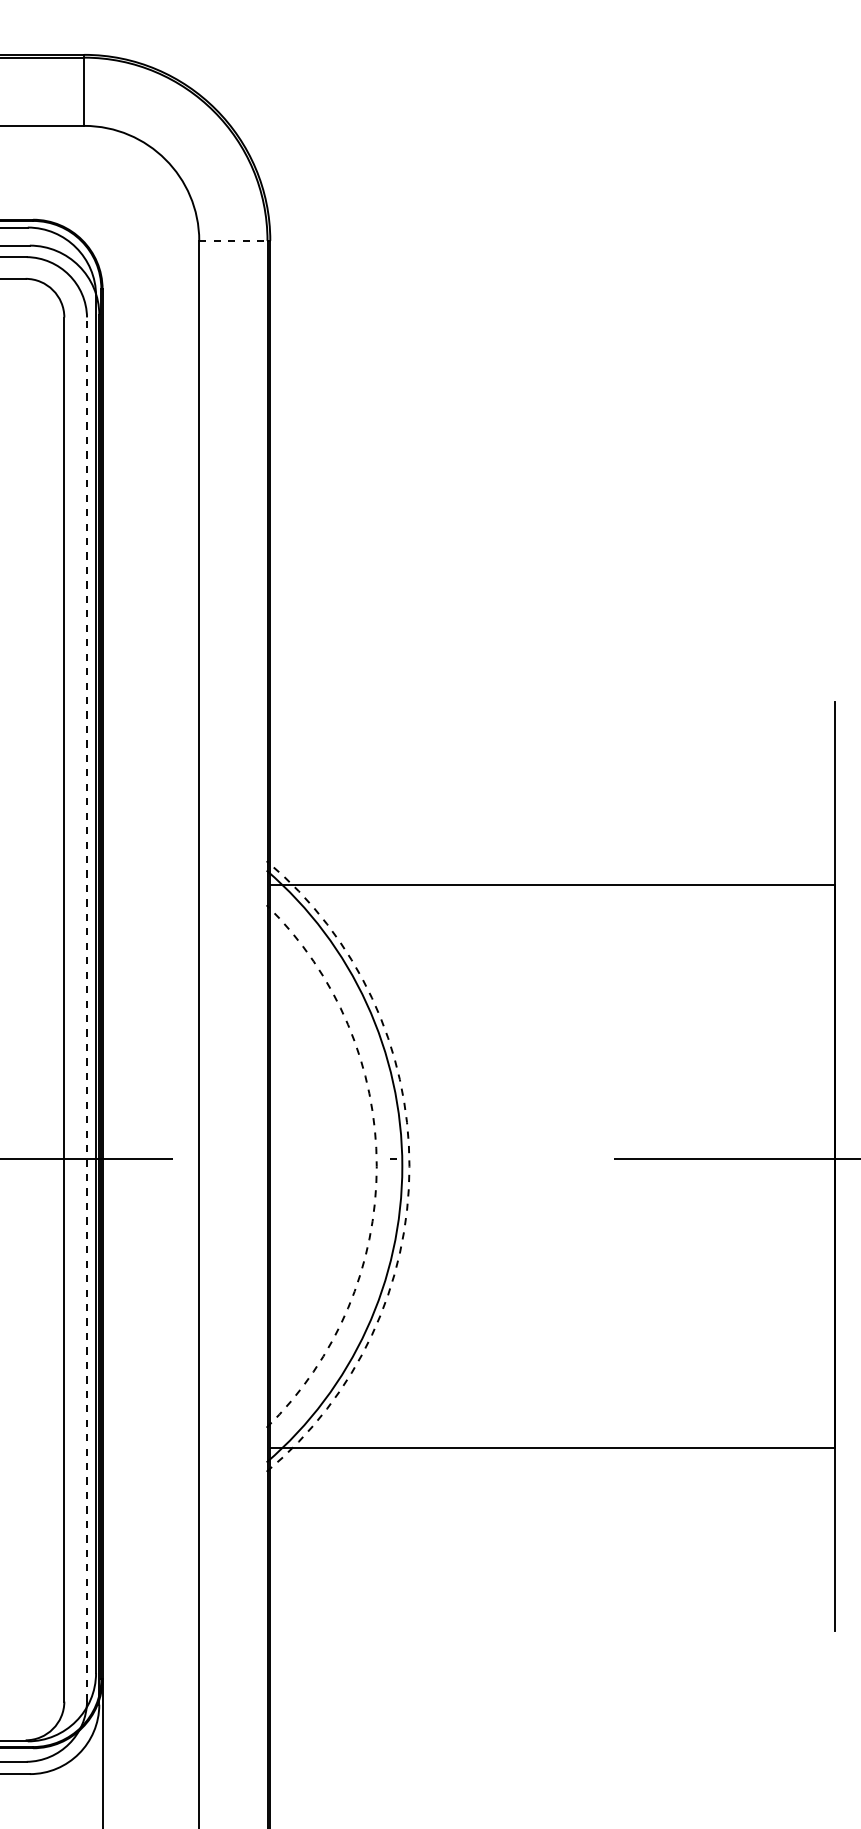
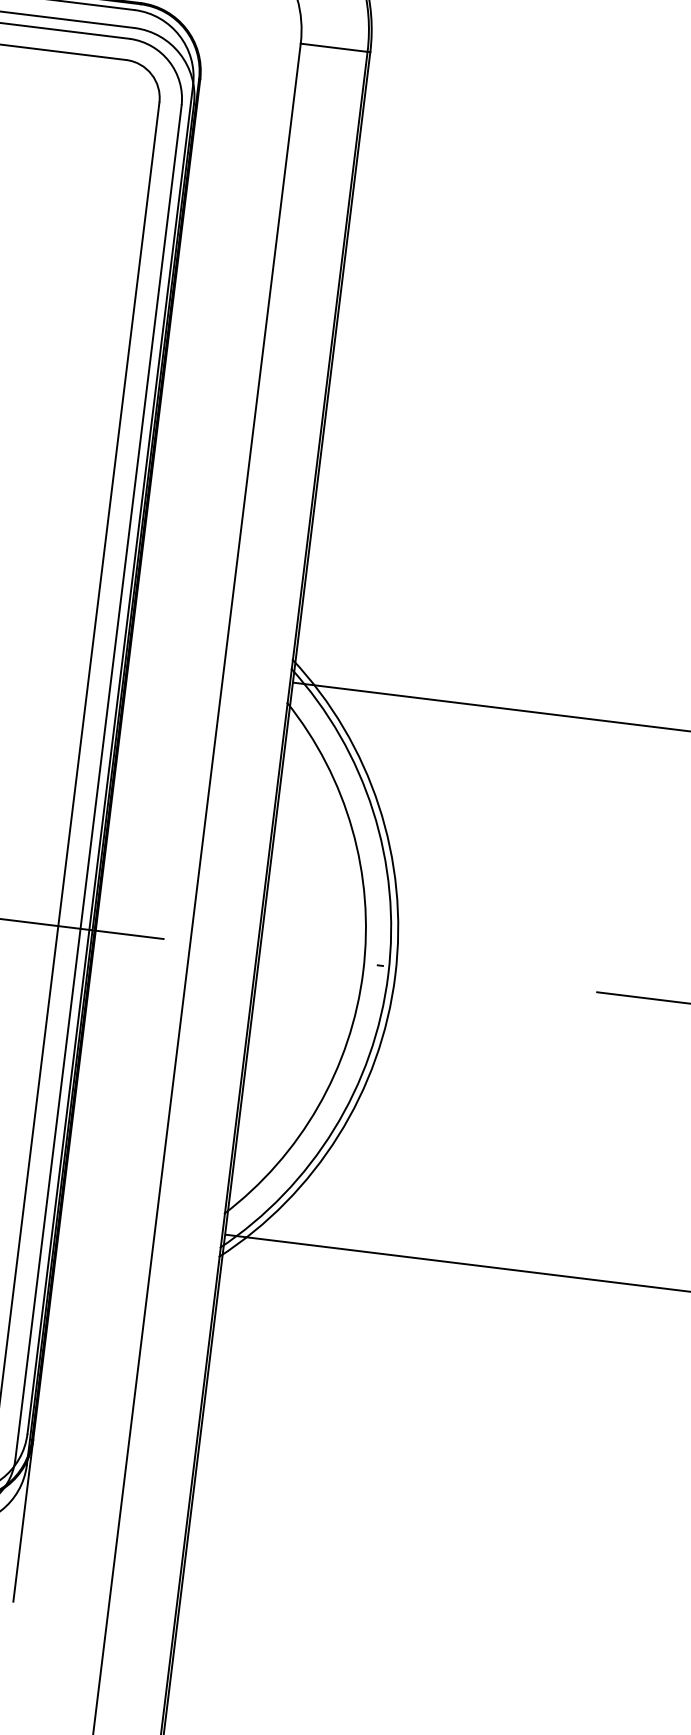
line: (233, 240) -> (334, 47), dashed -> solid
line: (87, 1008) -> (99, 781), dashed -> solid
arc: (376, 1166) -> (363, 971), dashed -> solid
arc: (409, 1166) -> (395, 975), dashed -> solid

